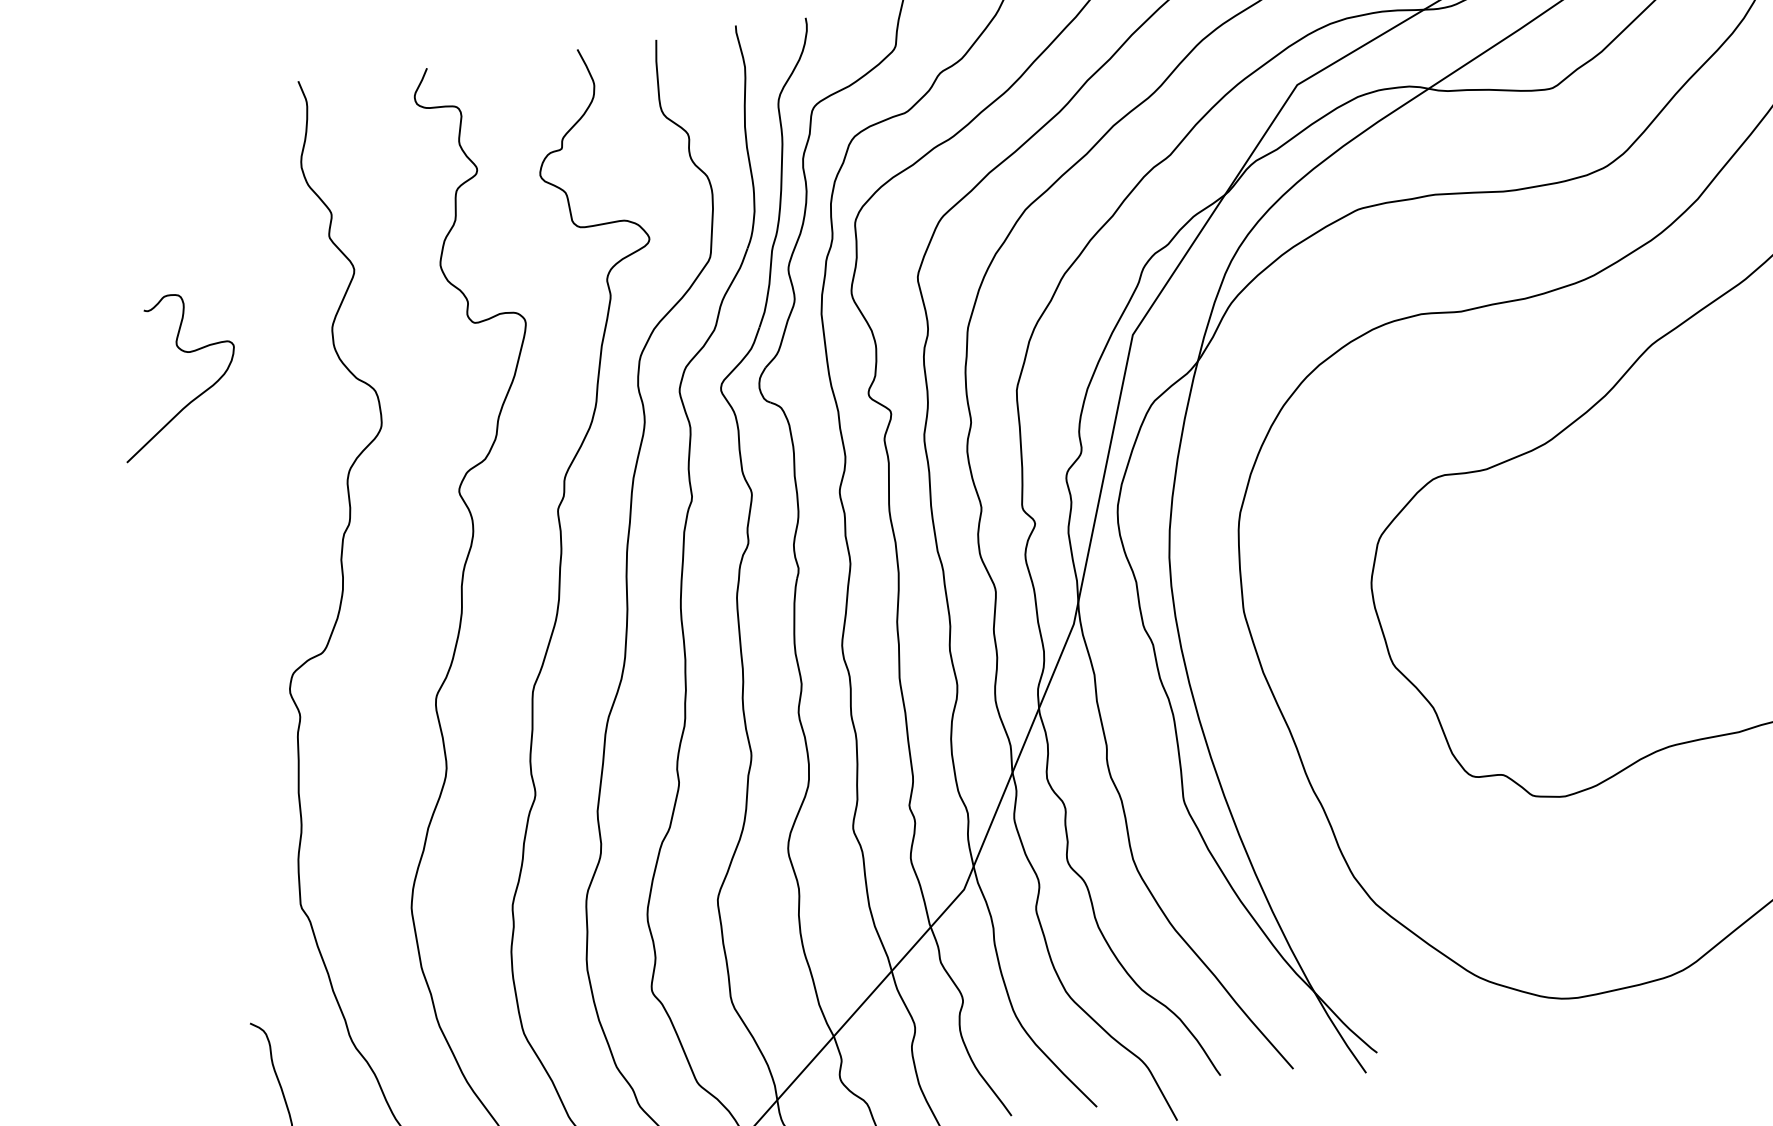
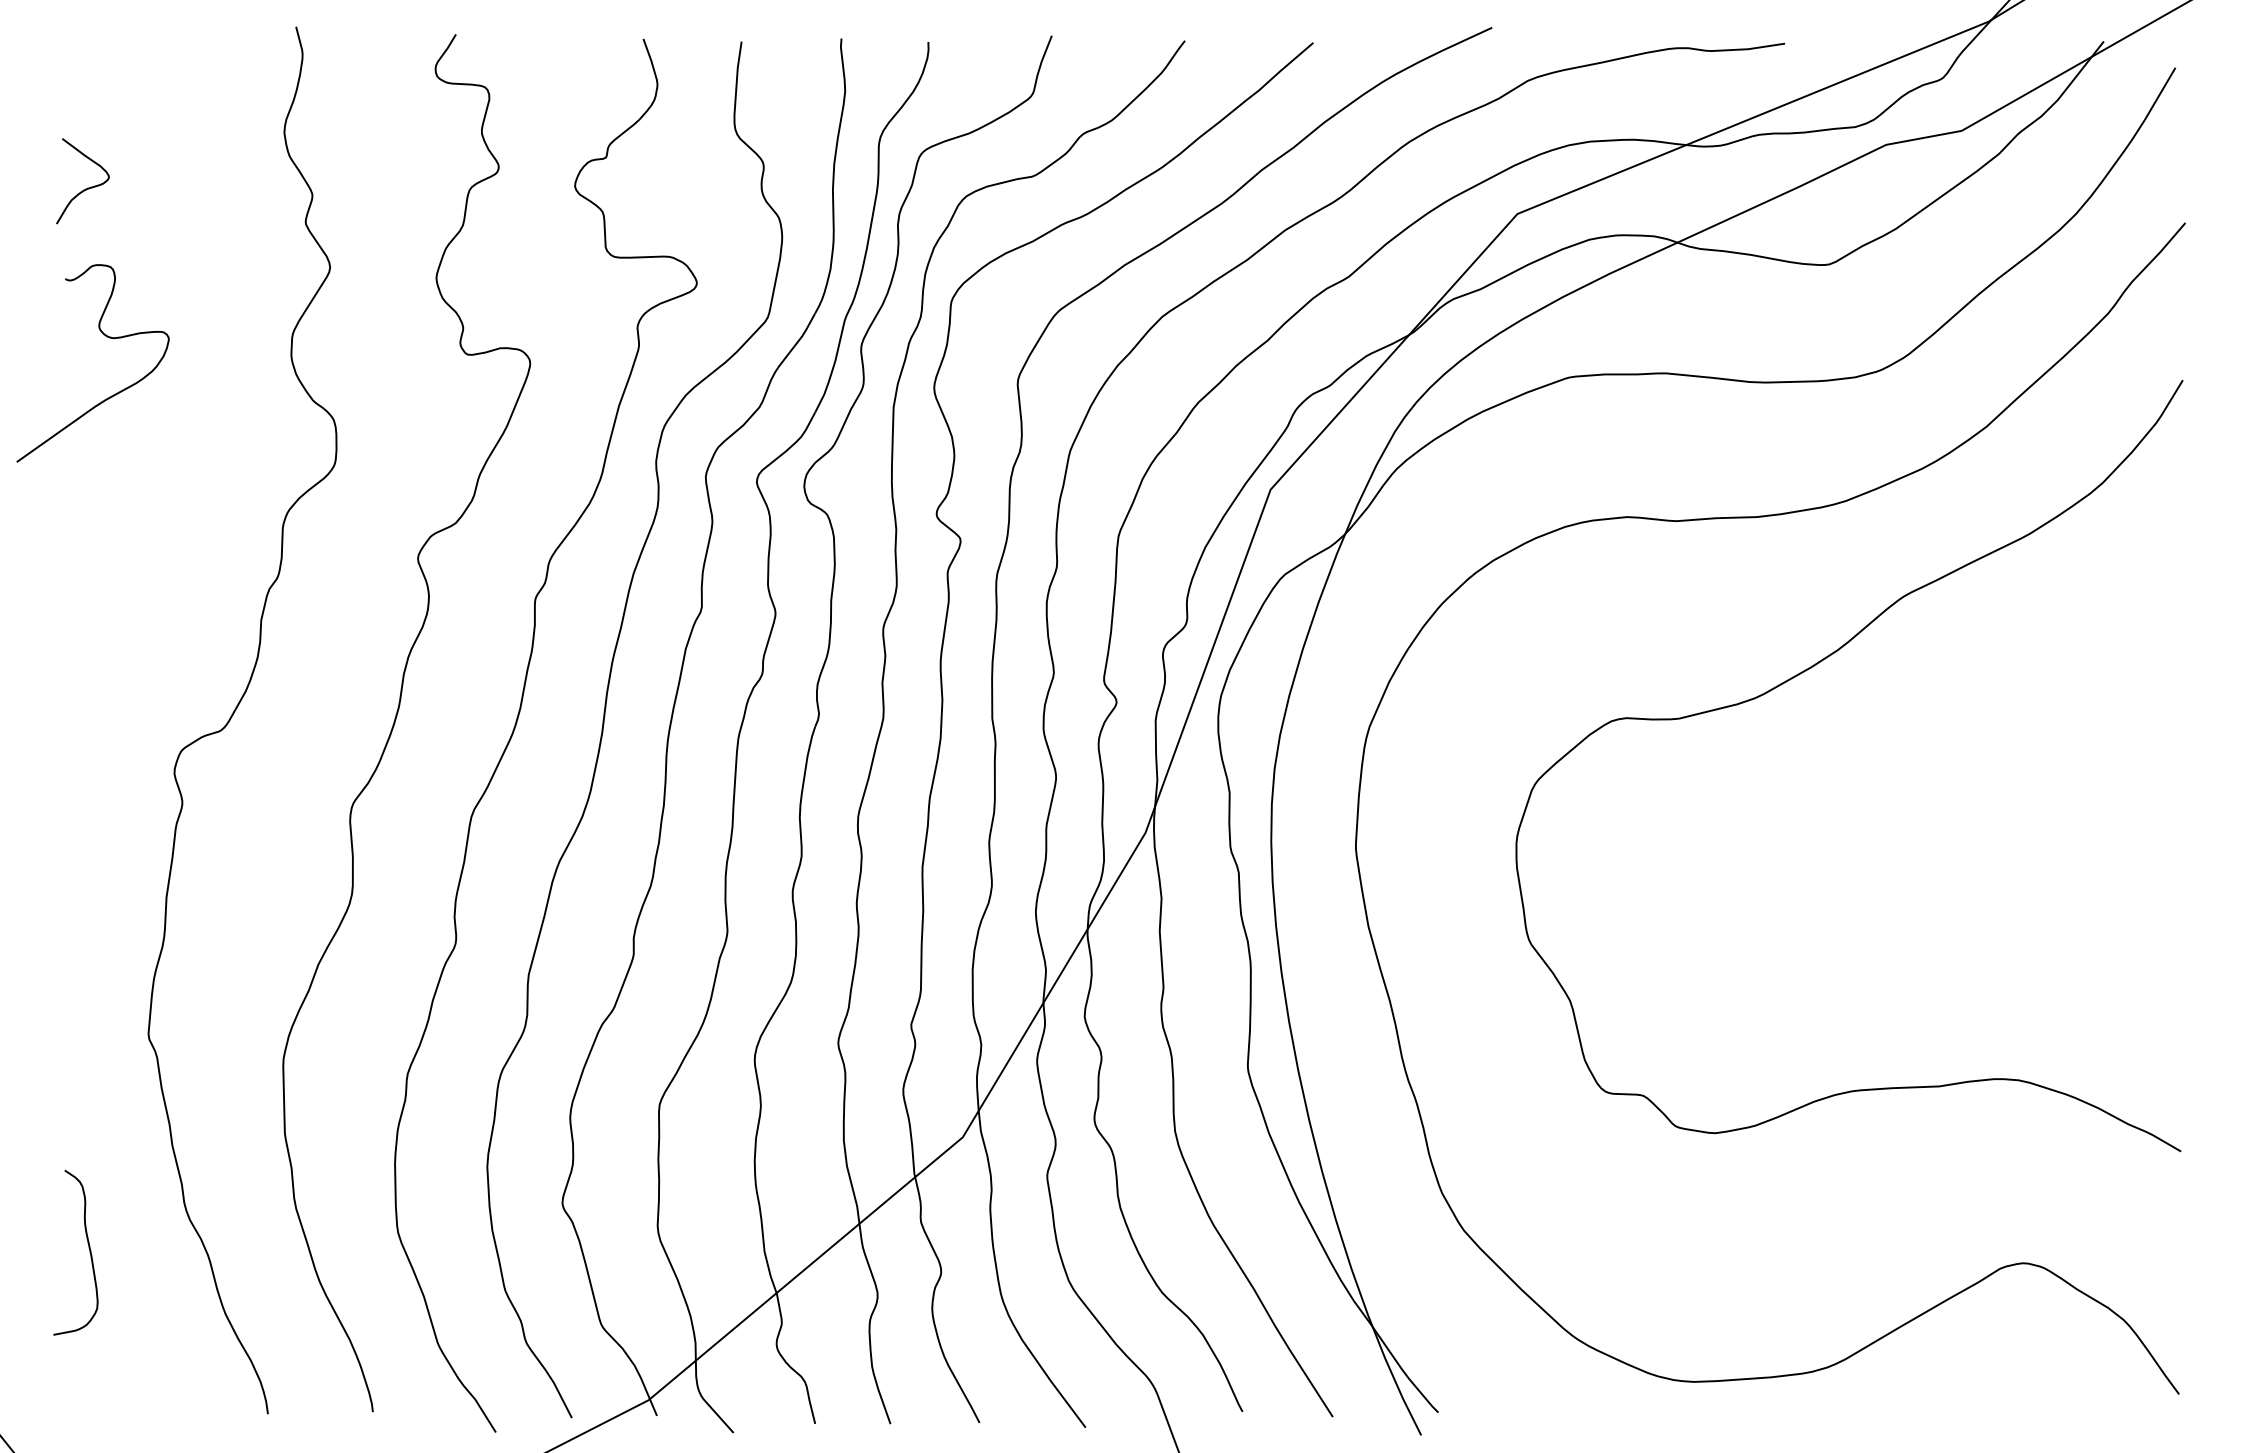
curve: (149, 235) -> (85, 188), added

